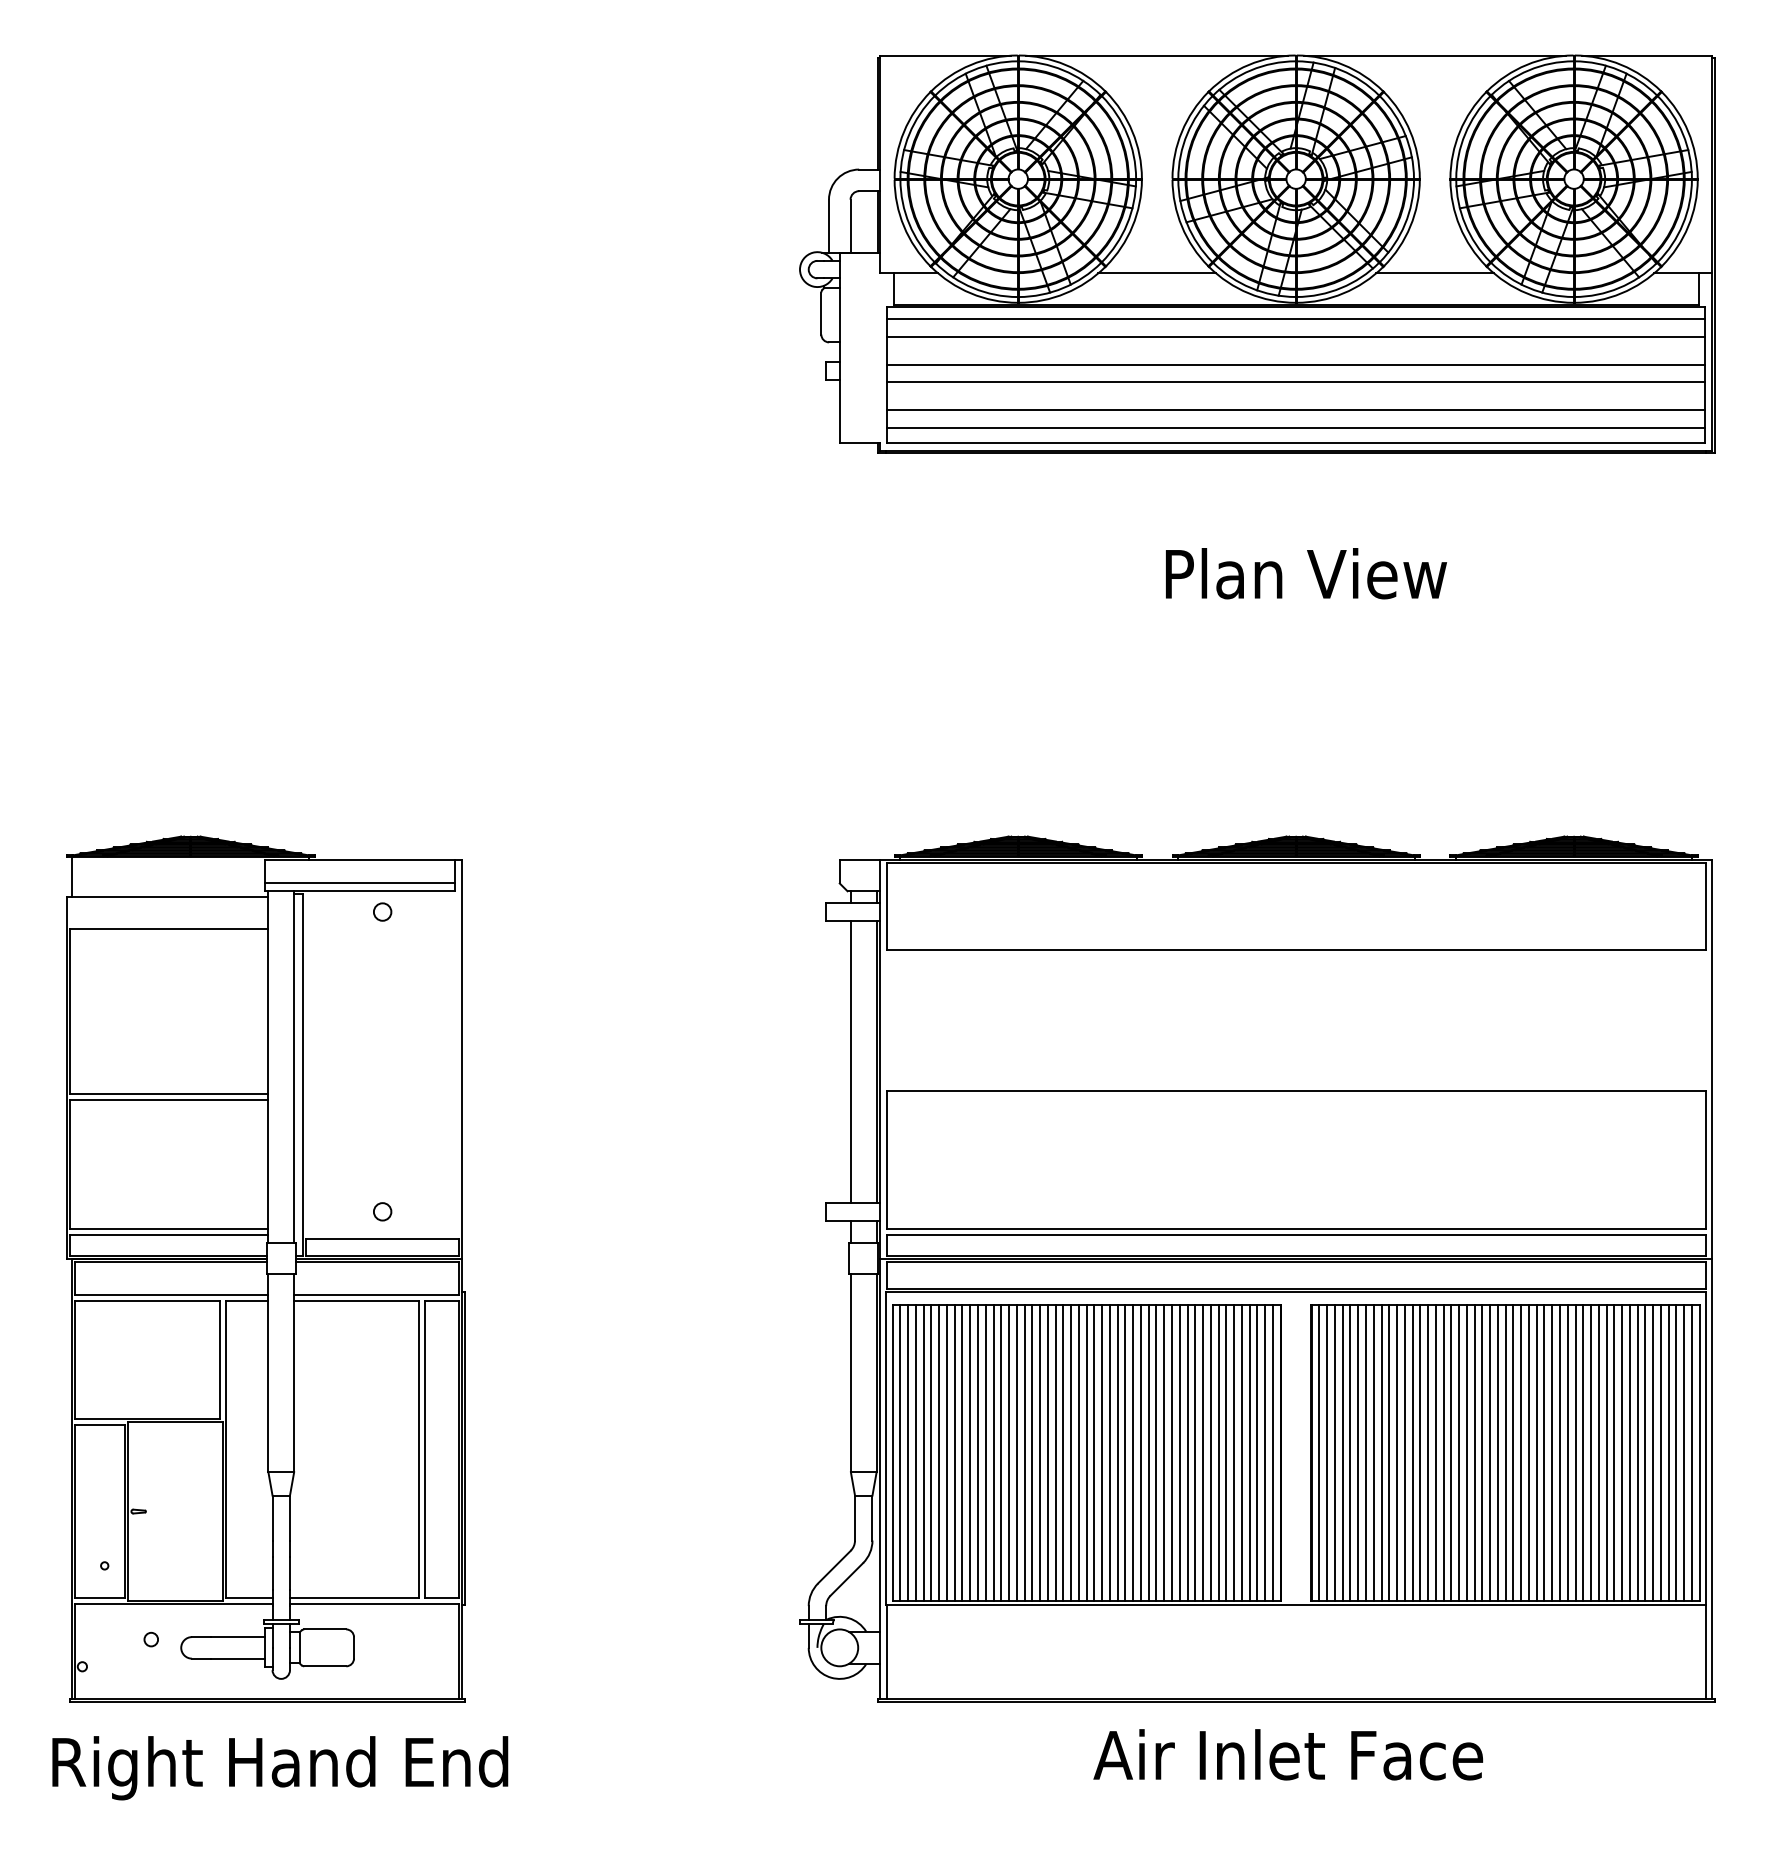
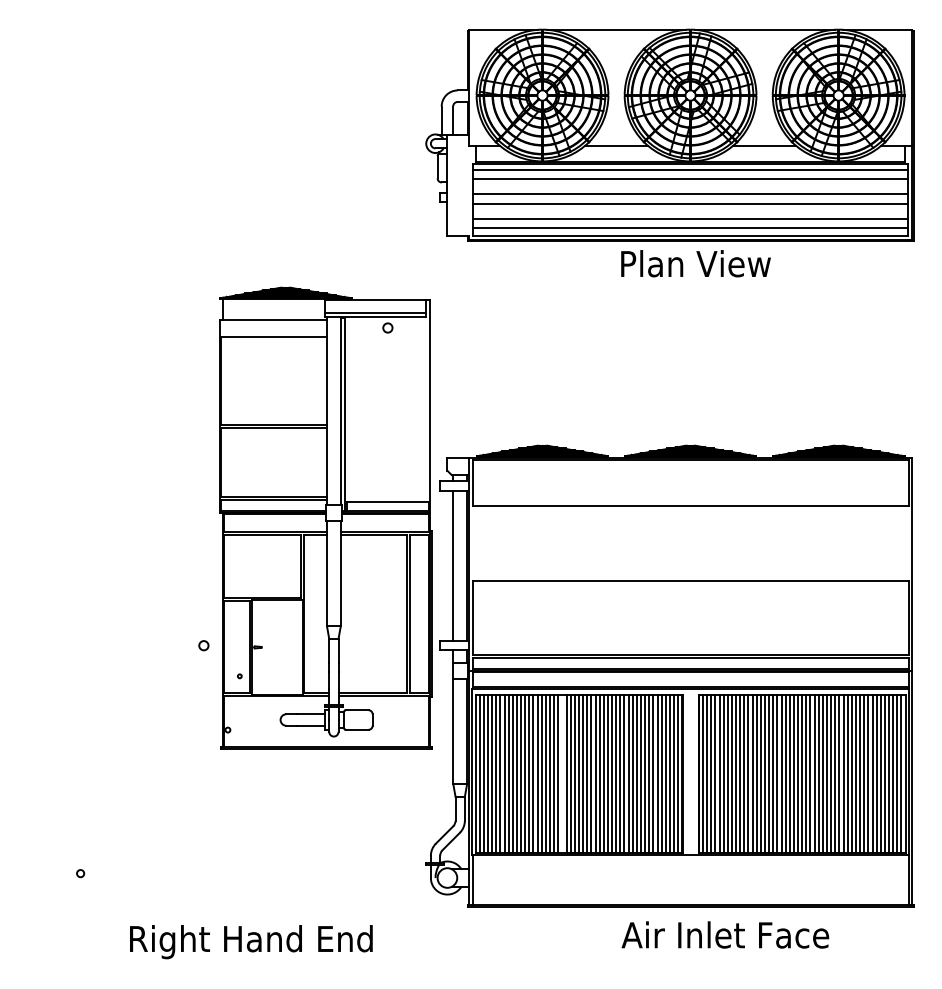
text: (1305, 573) -> (695, 263), moved
part: (265, 1267) -> (325, 517), moved
line: (1055, 1451) -> (562, 773), removed
text: (1288, 1753) -> (725, 934), moved
text: (280, 1768) -> (251, 942), moved

